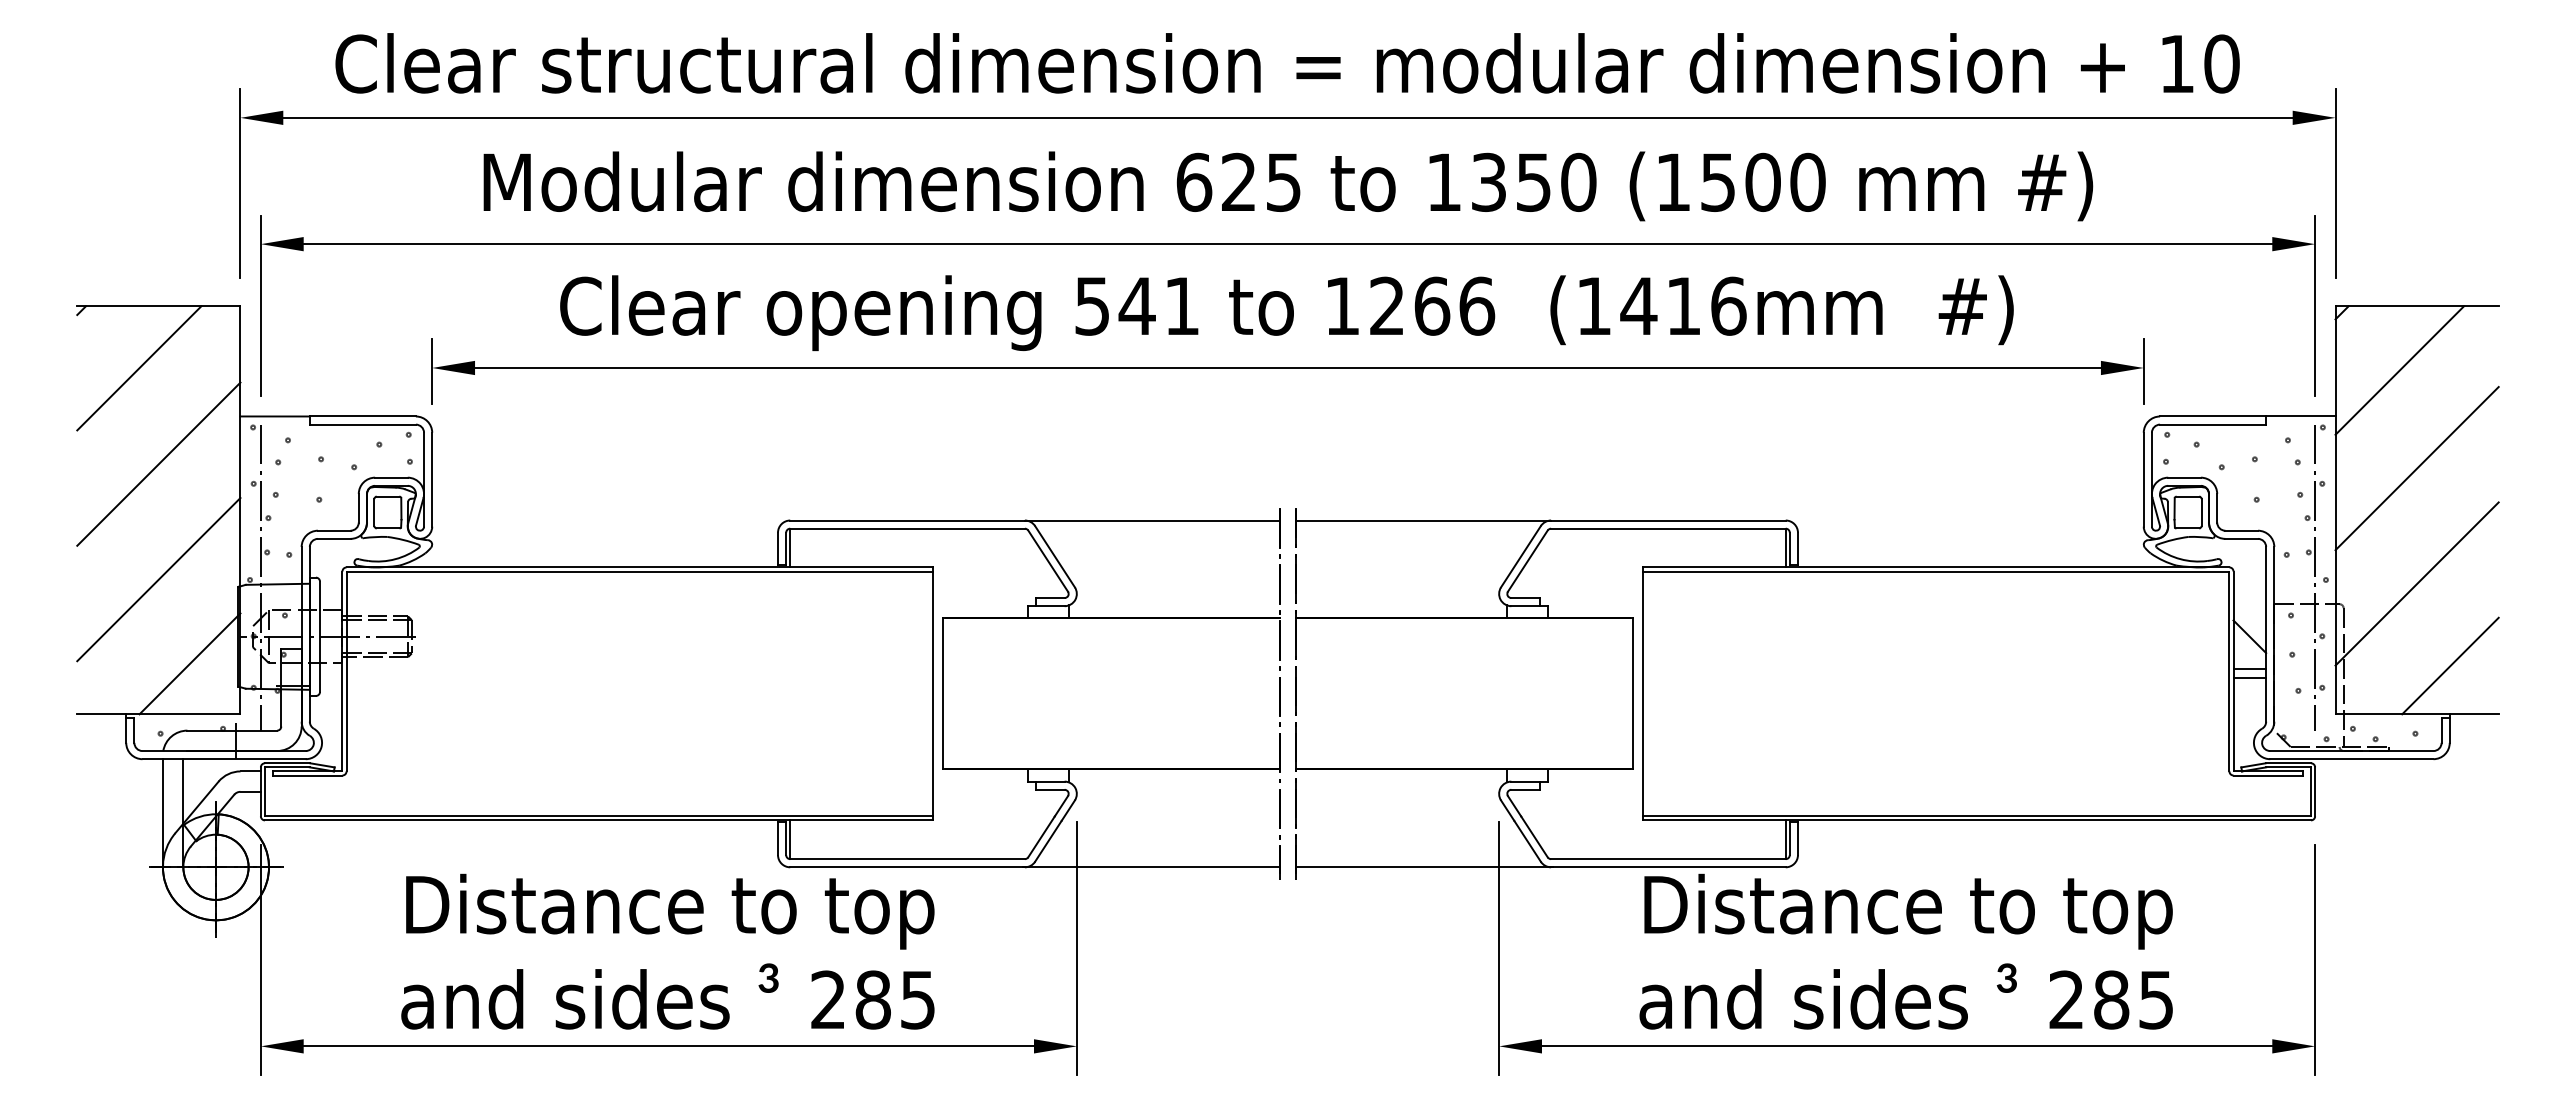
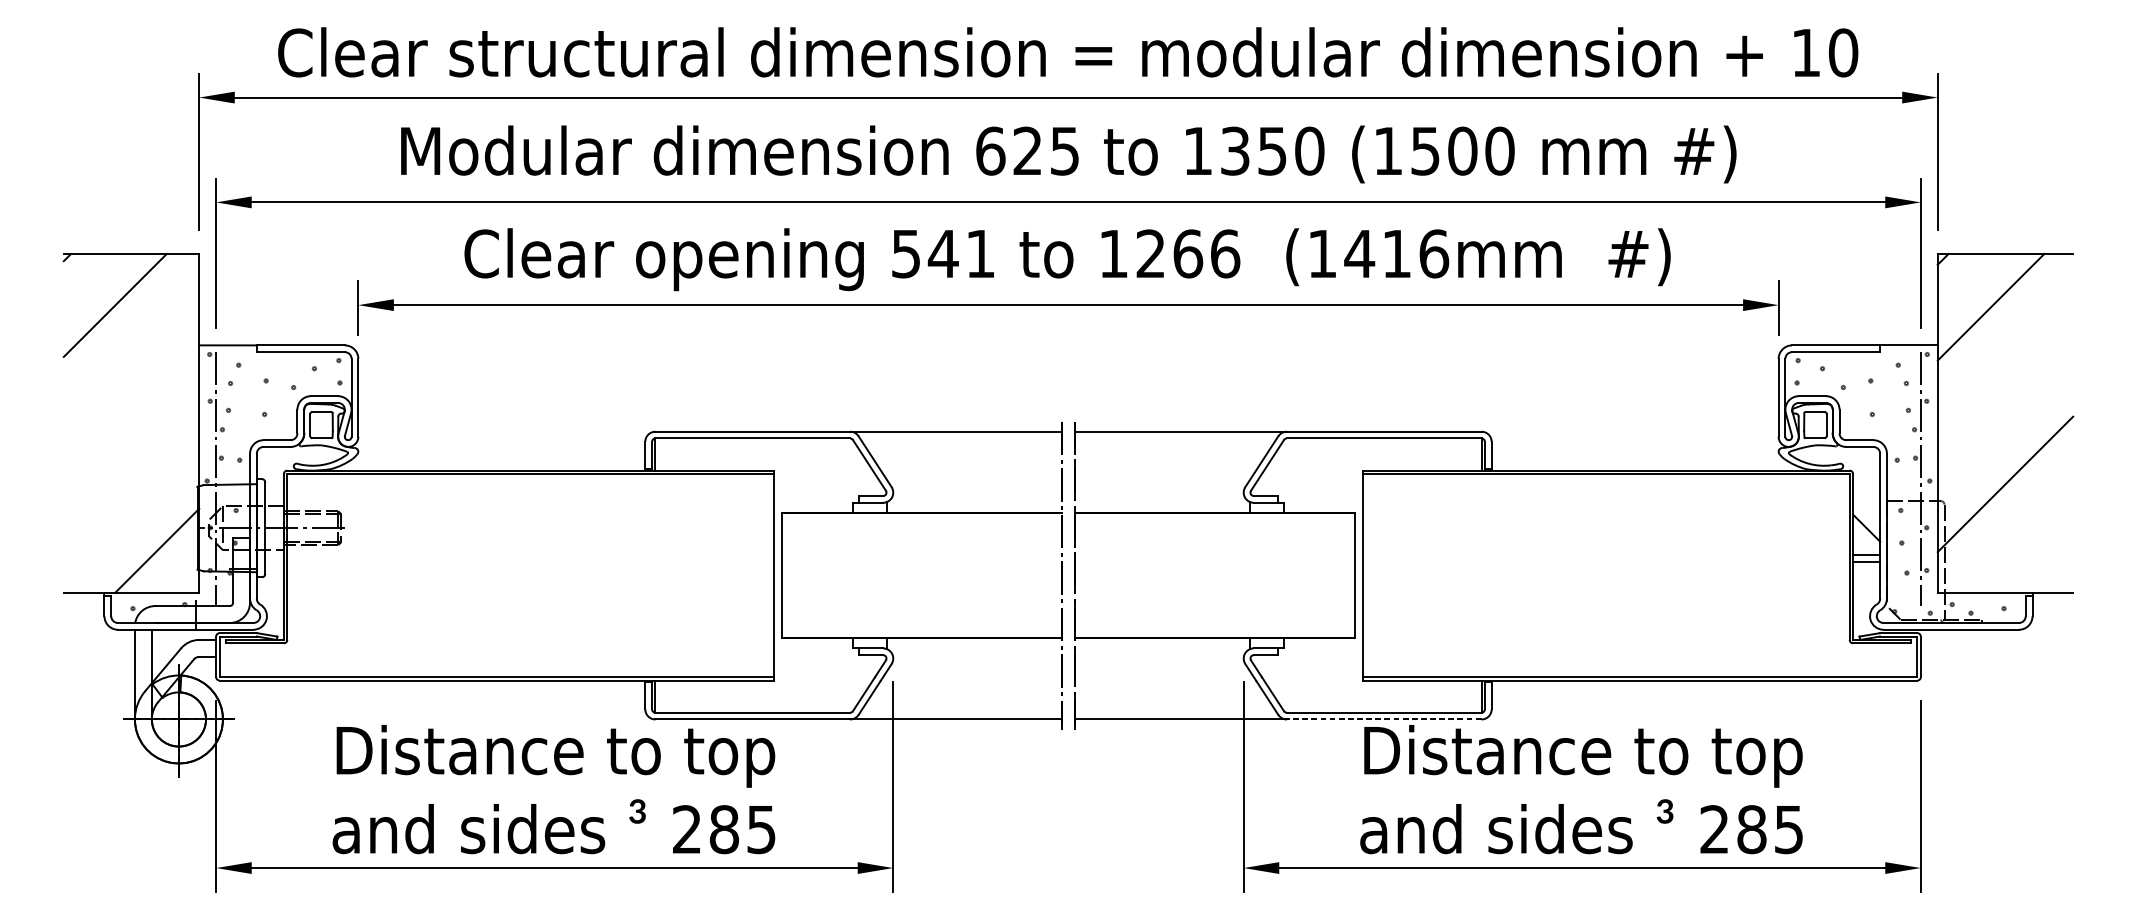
line: (158, 463) -> (131, 384), removed
line: (2416, 468) -> (2004, 388), removed
line: (158, 579) -> (131, 480), removed
line: (2450, 665) -> (2033, 552), removed
line: (1667, 867) -> (1383, 719), solid -> dashed

